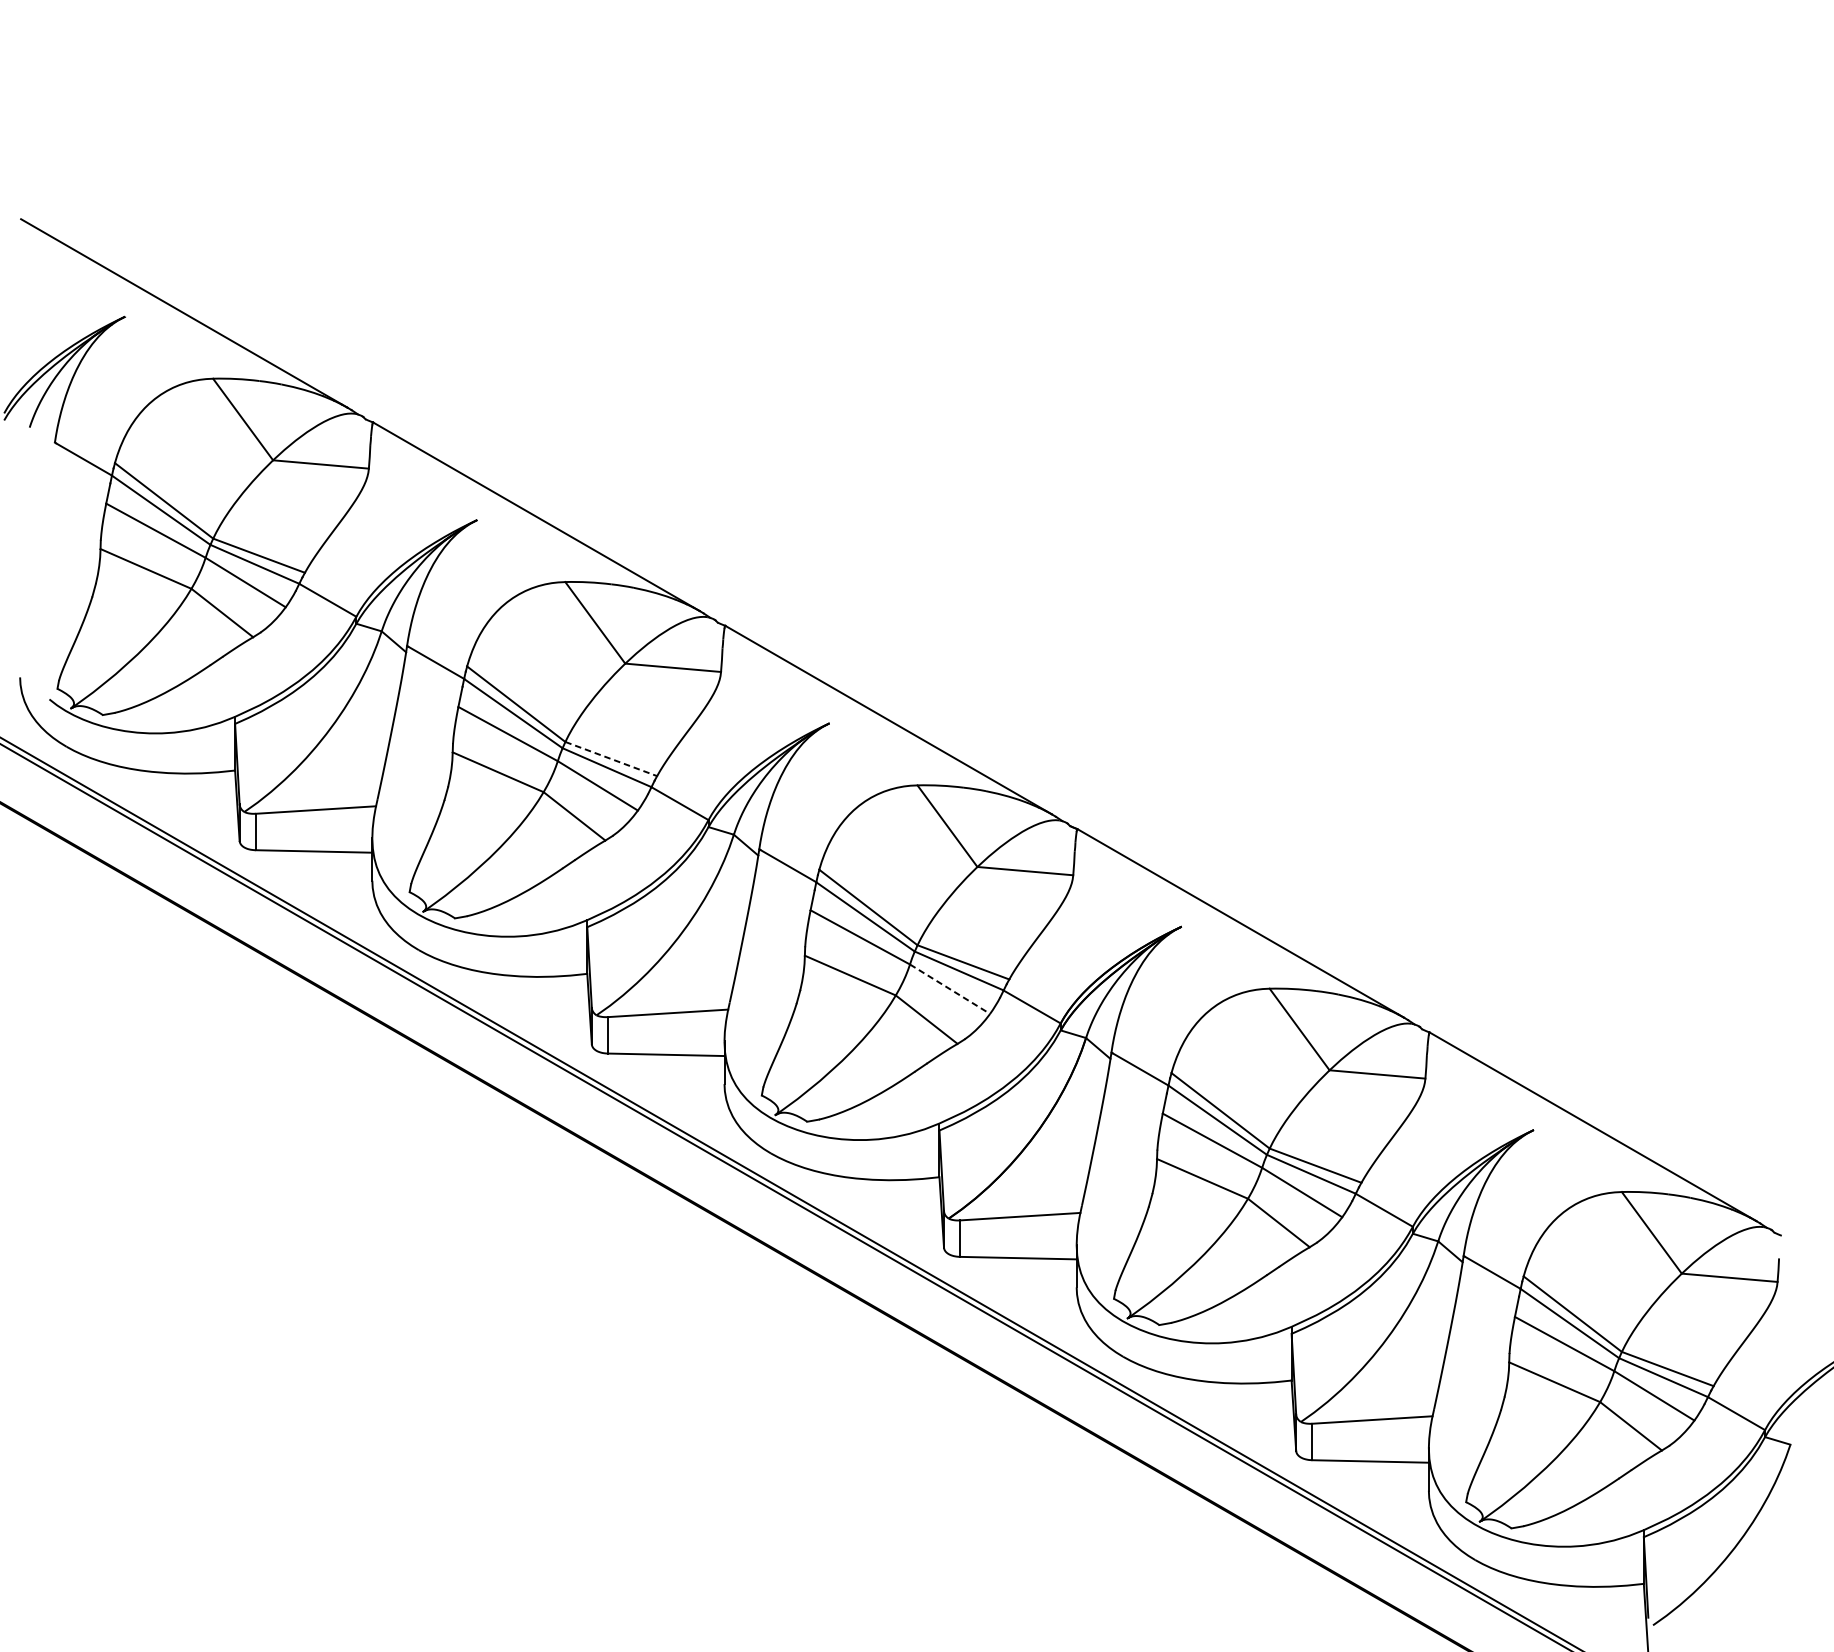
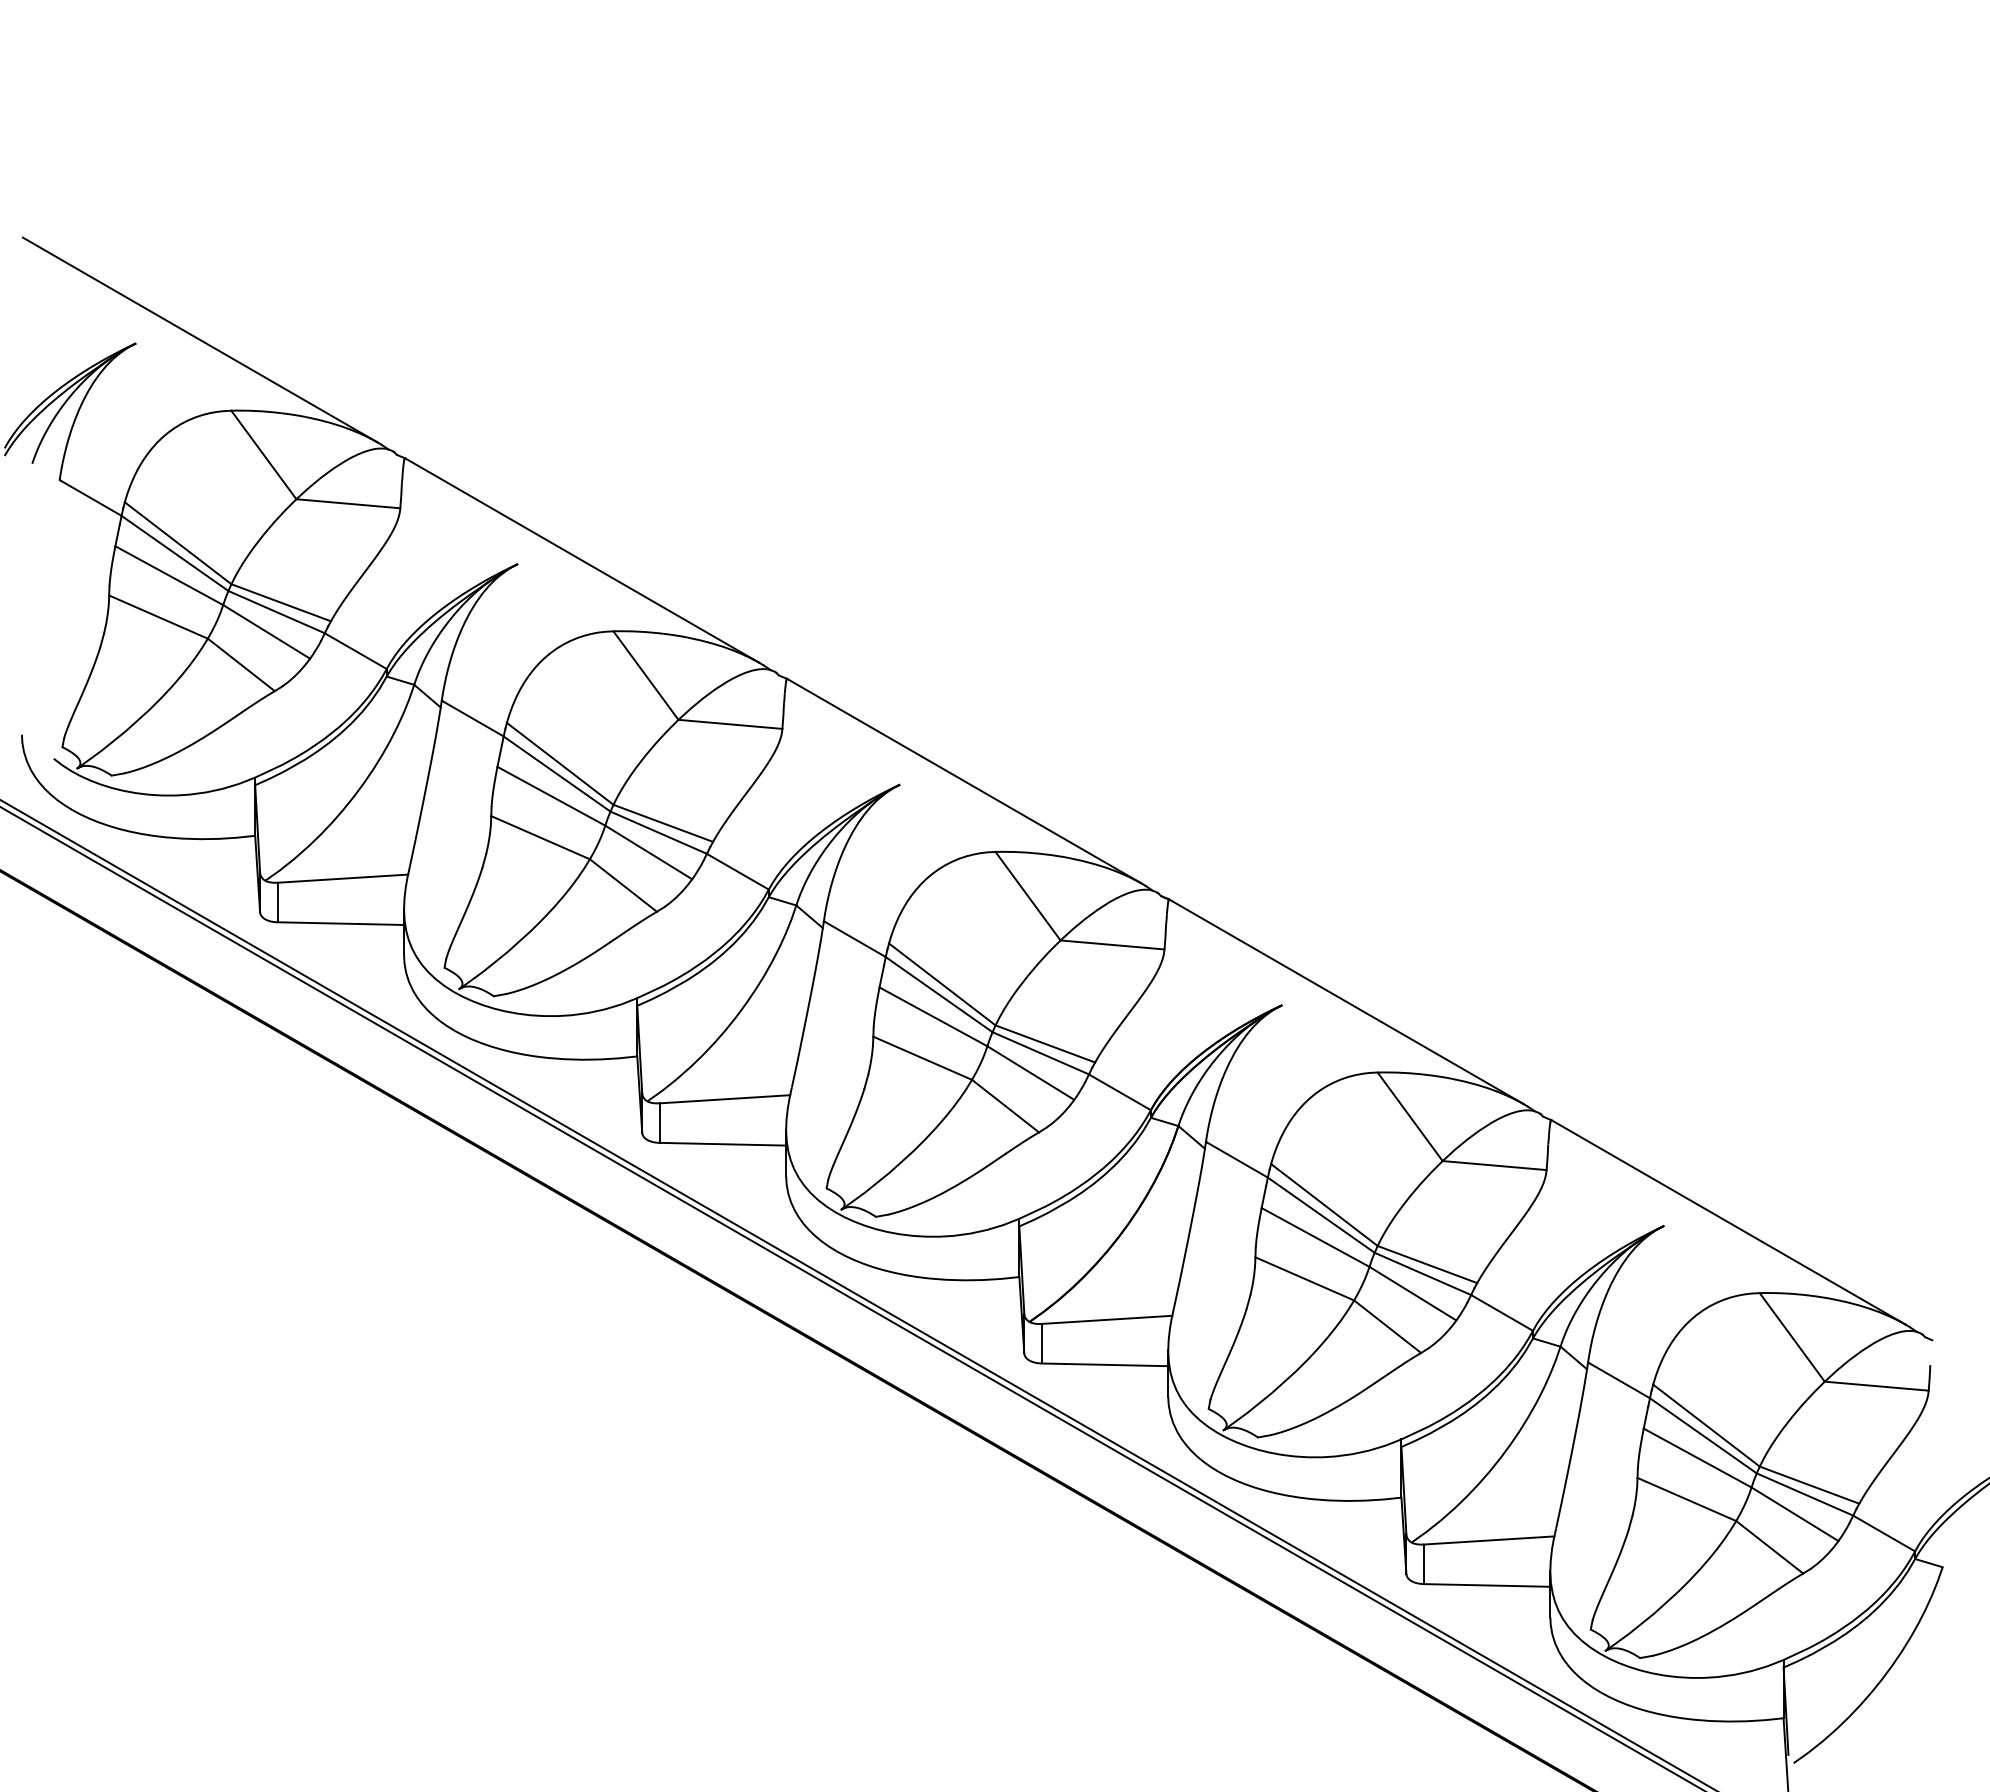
line: (611, 759) -> (663, 823), dashed -> solid
line: (950, 989) -> (1031, 1073), dashed -> solid

